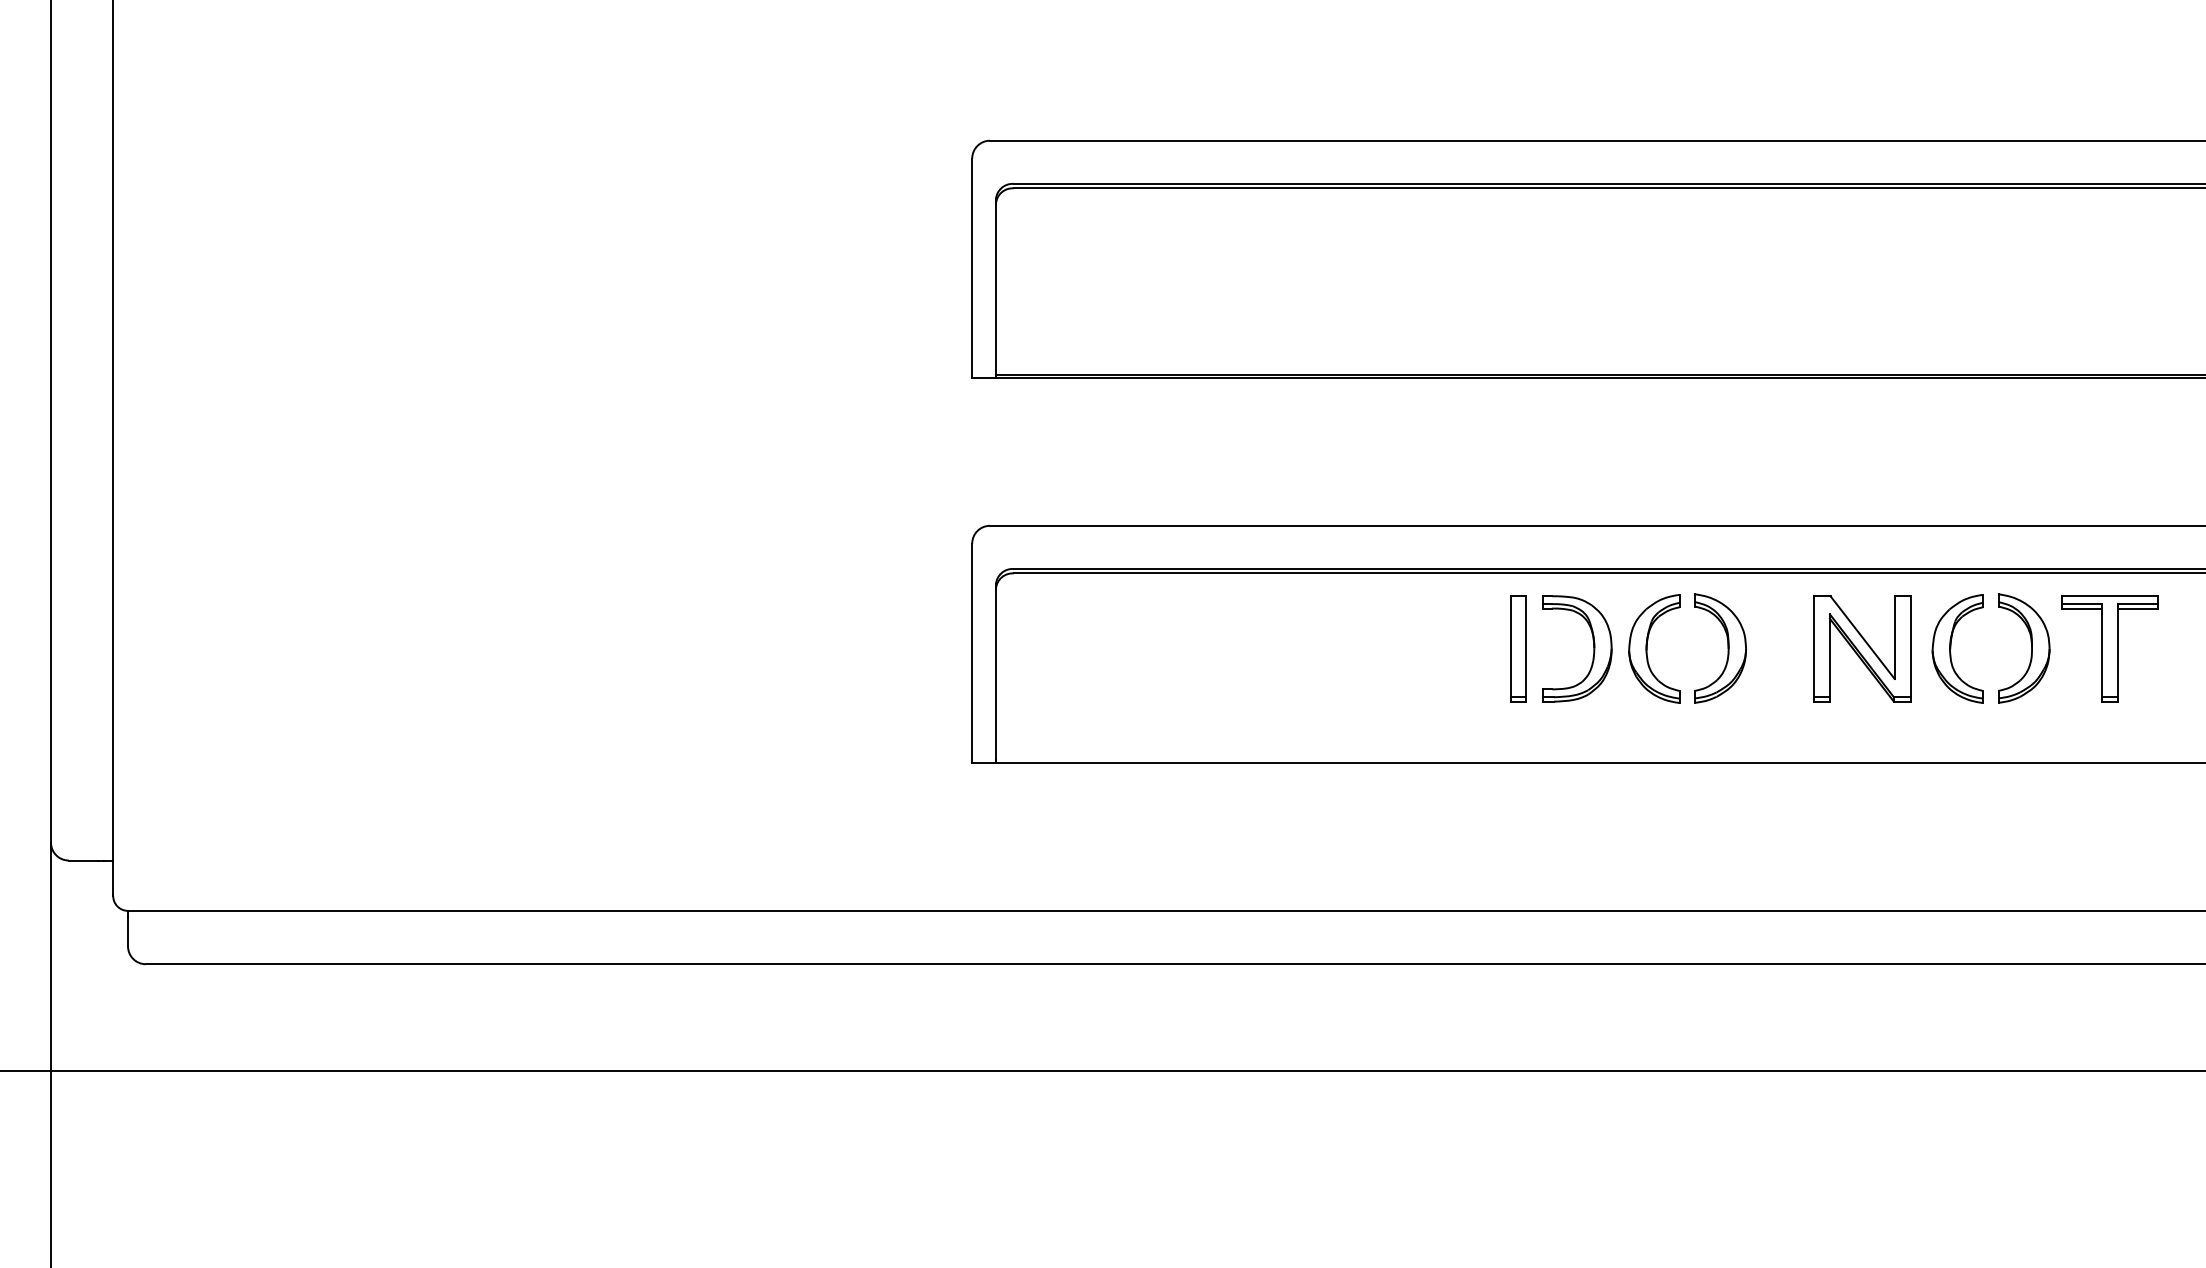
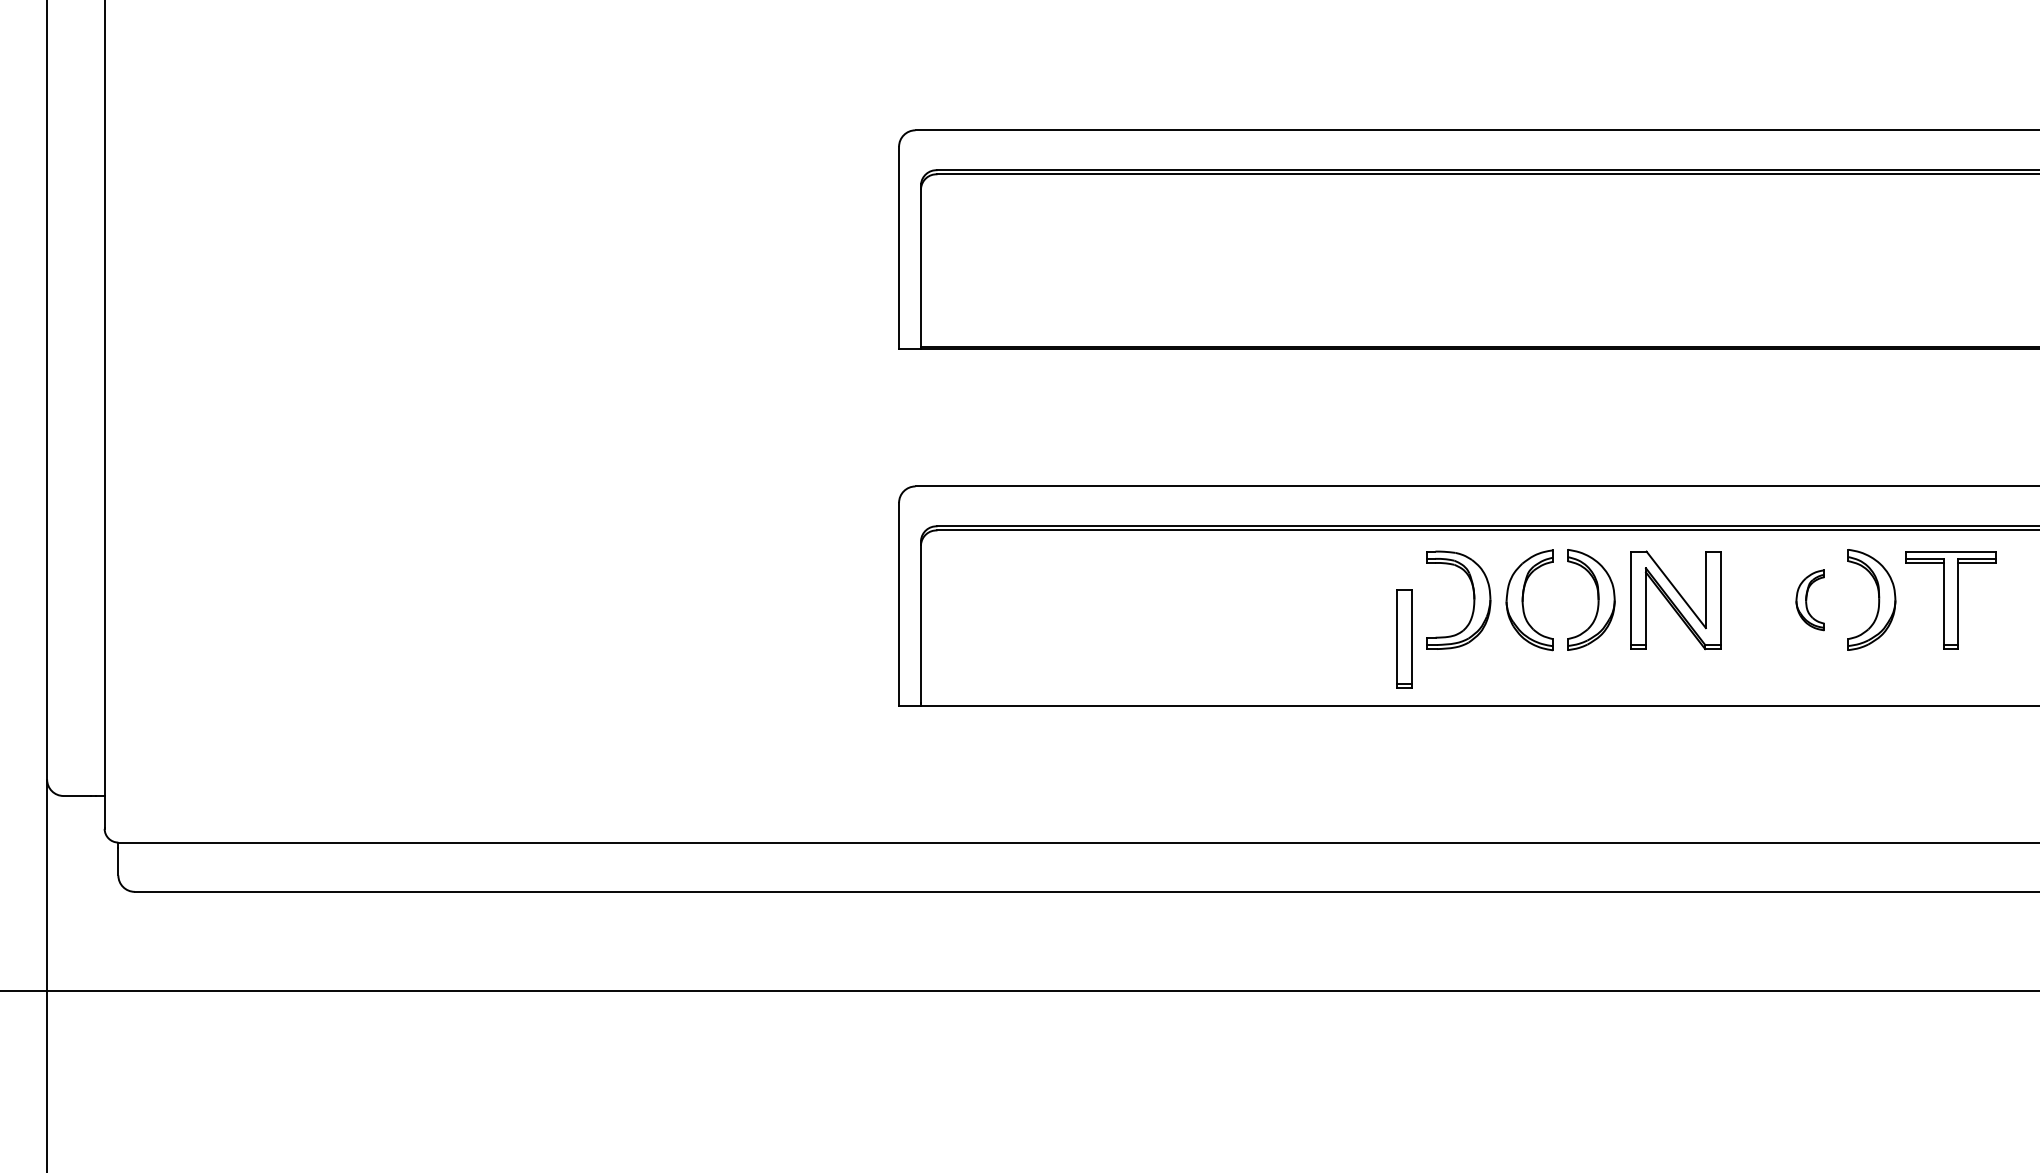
part: (1518, 648) -> (1404, 638), moved
part: (1862, 648) -> (1676, 599), moved
part: (1957, 648) -> (1810, 599), size x0.6

